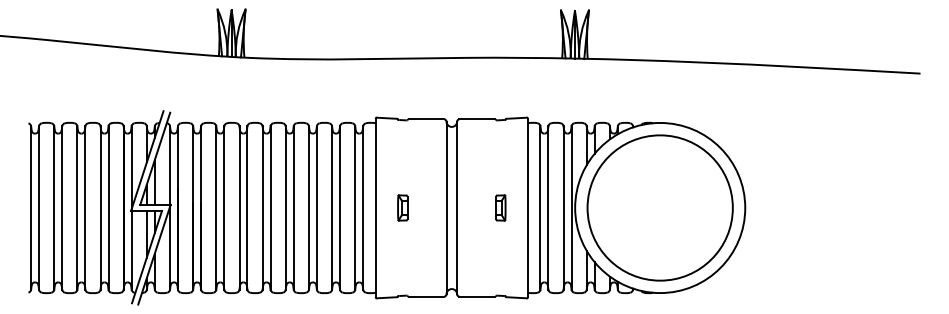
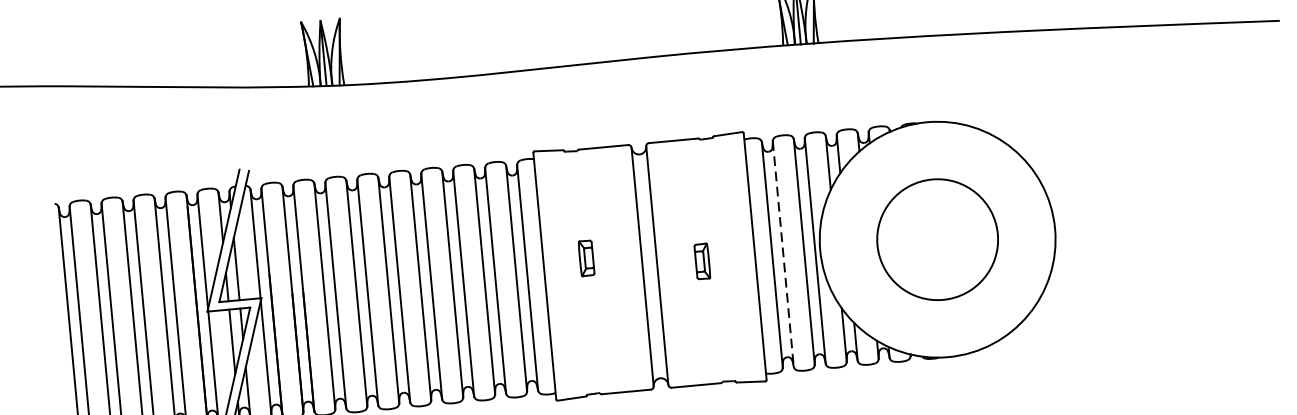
part: (402, 207) -> (586, 257), moved
part: (500, 207) -> (701, 260), moved
circle: (659, 207) -> (936, 239), size x0.6
line: (548, 208) -> (783, 254), solid -> dashed

